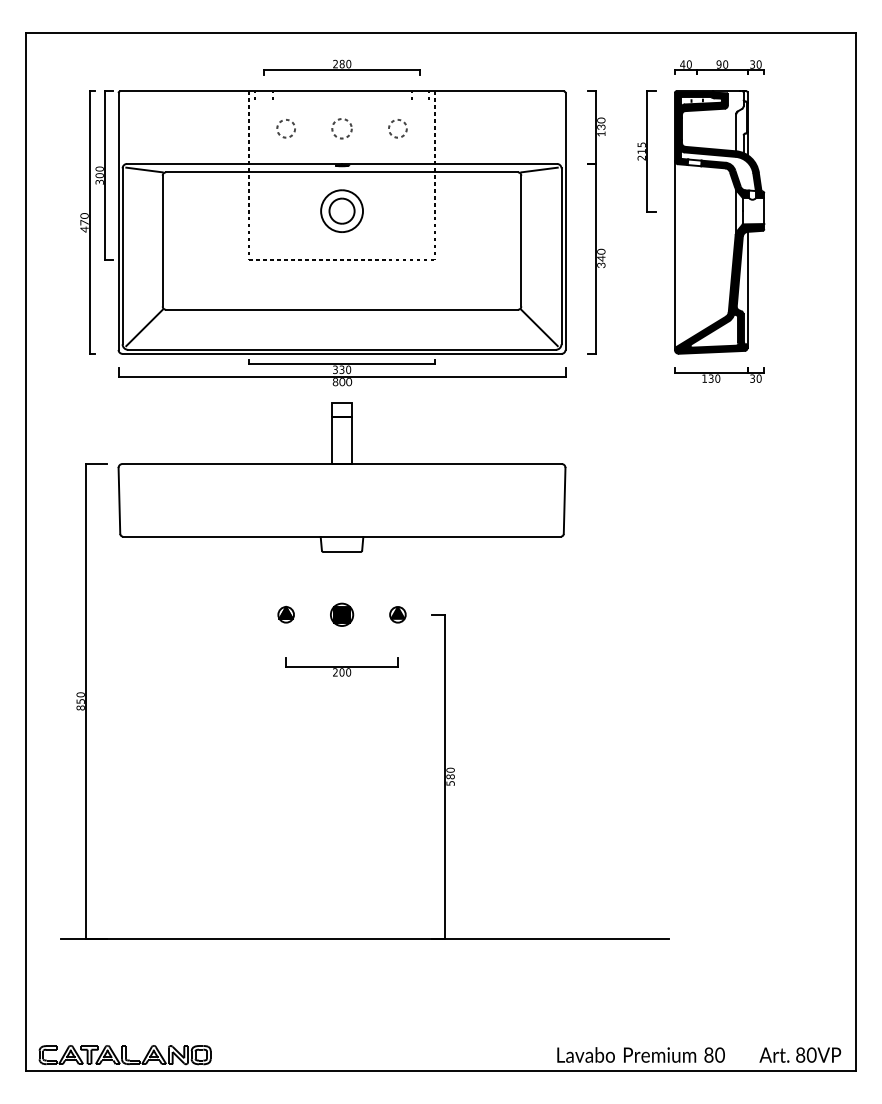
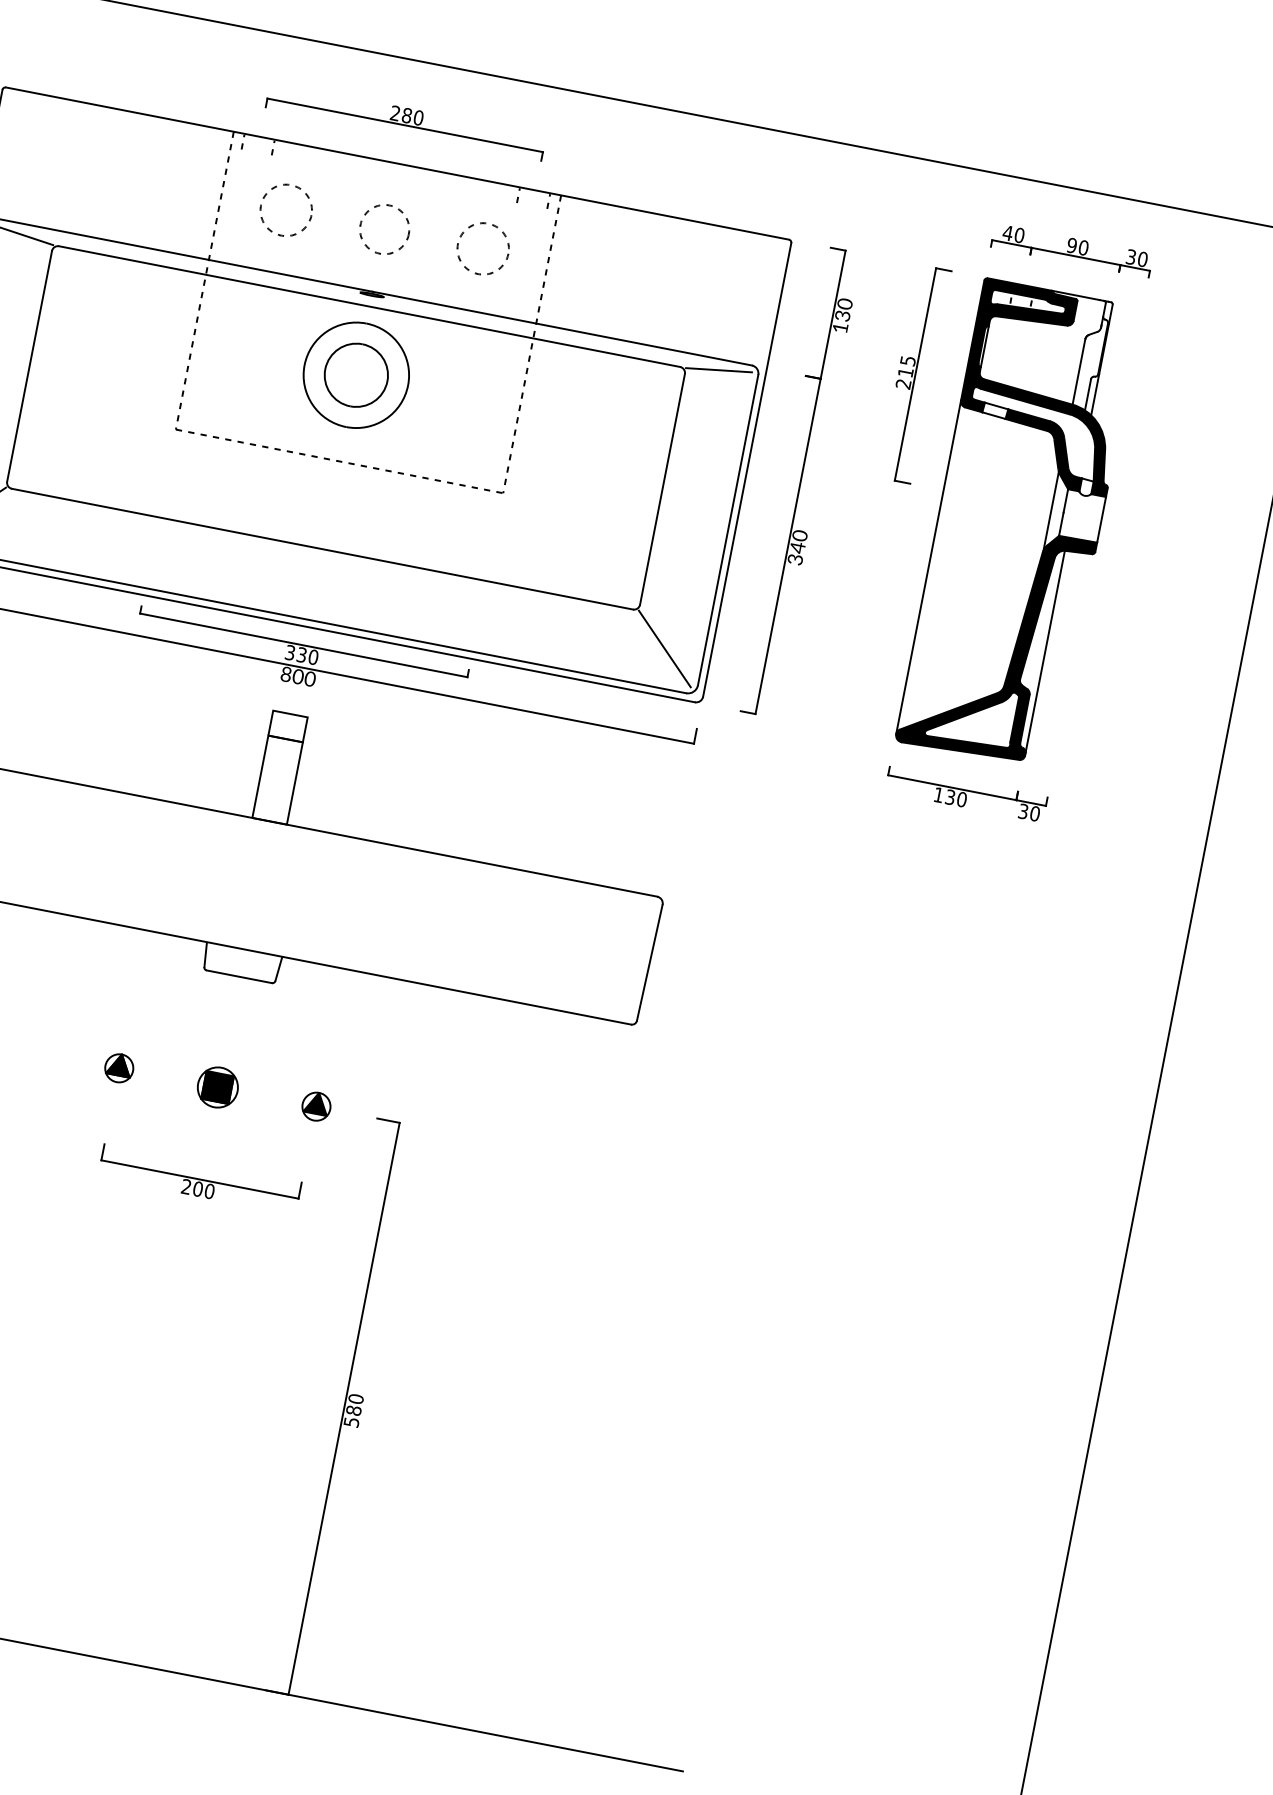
circle: (285, 128) -> (284, 209), size x1.6
circle: (341, 128) -> (383, 229), size x1.4
circle: (397, 128) -> (482, 248), size x1.6
part: (341, 210) -> (355, 373), size x1.4

